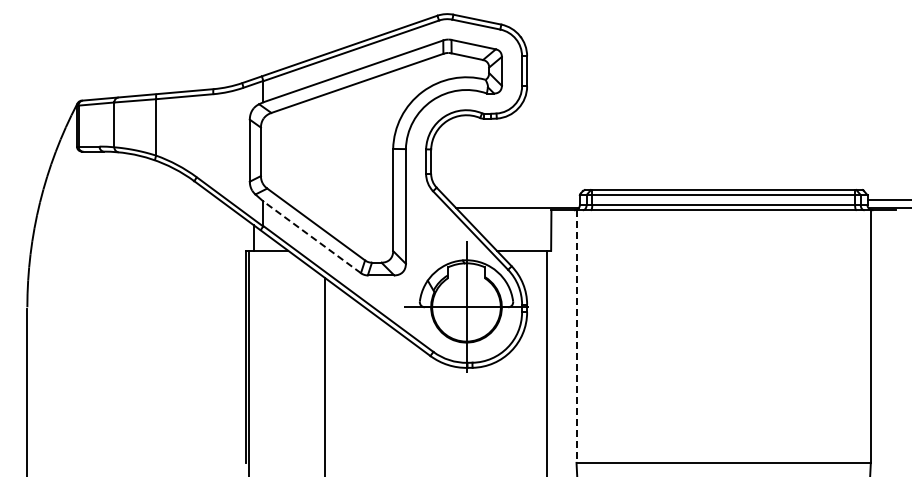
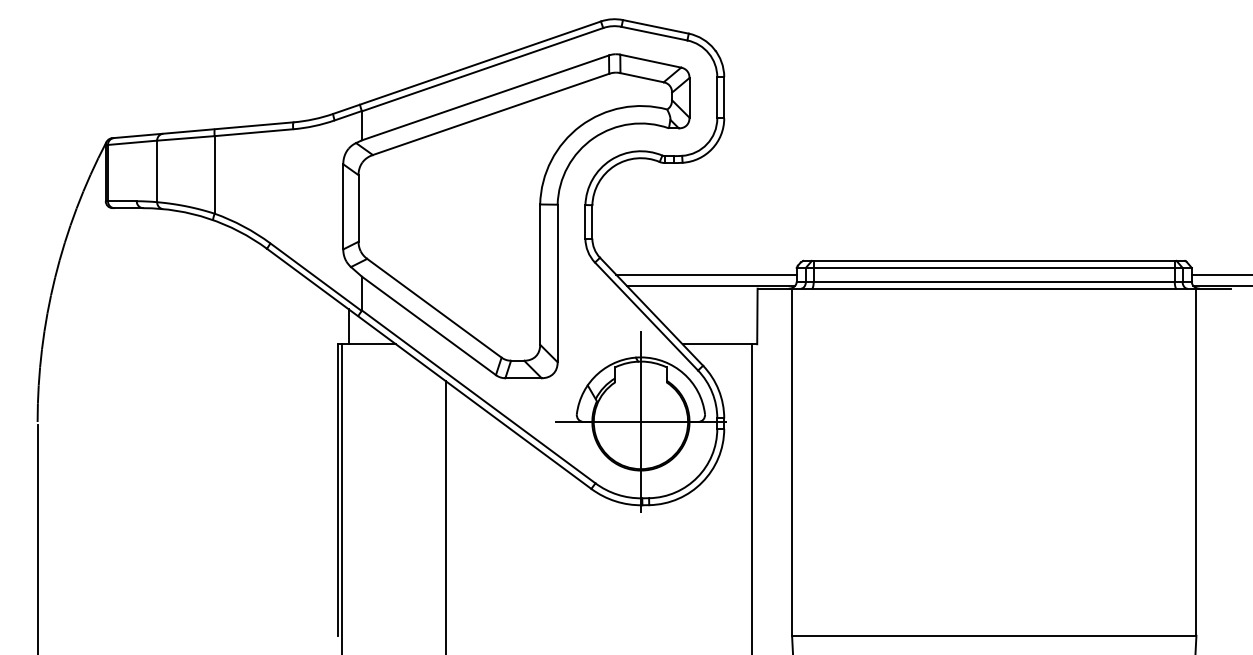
line: (513, 200) -> (705, 275), added
line: (312, 237) -> (429, 326), dashed -> solid
line: (576, 337) -> (792, 463), dashed -> solid

